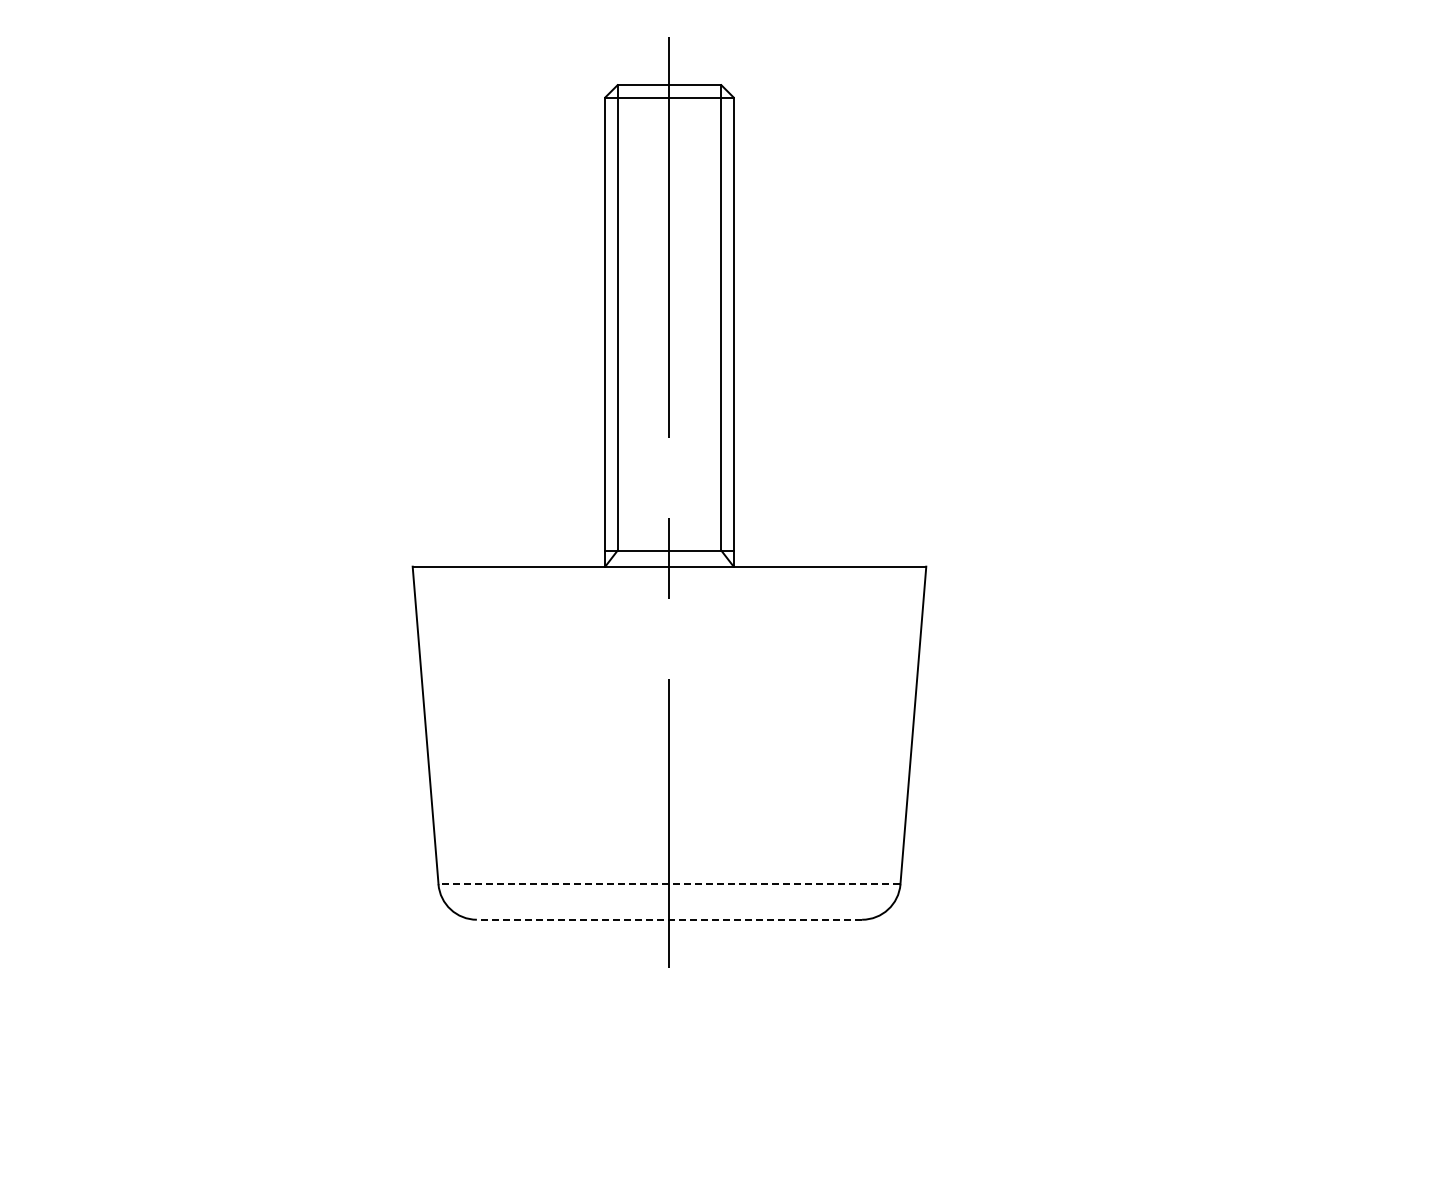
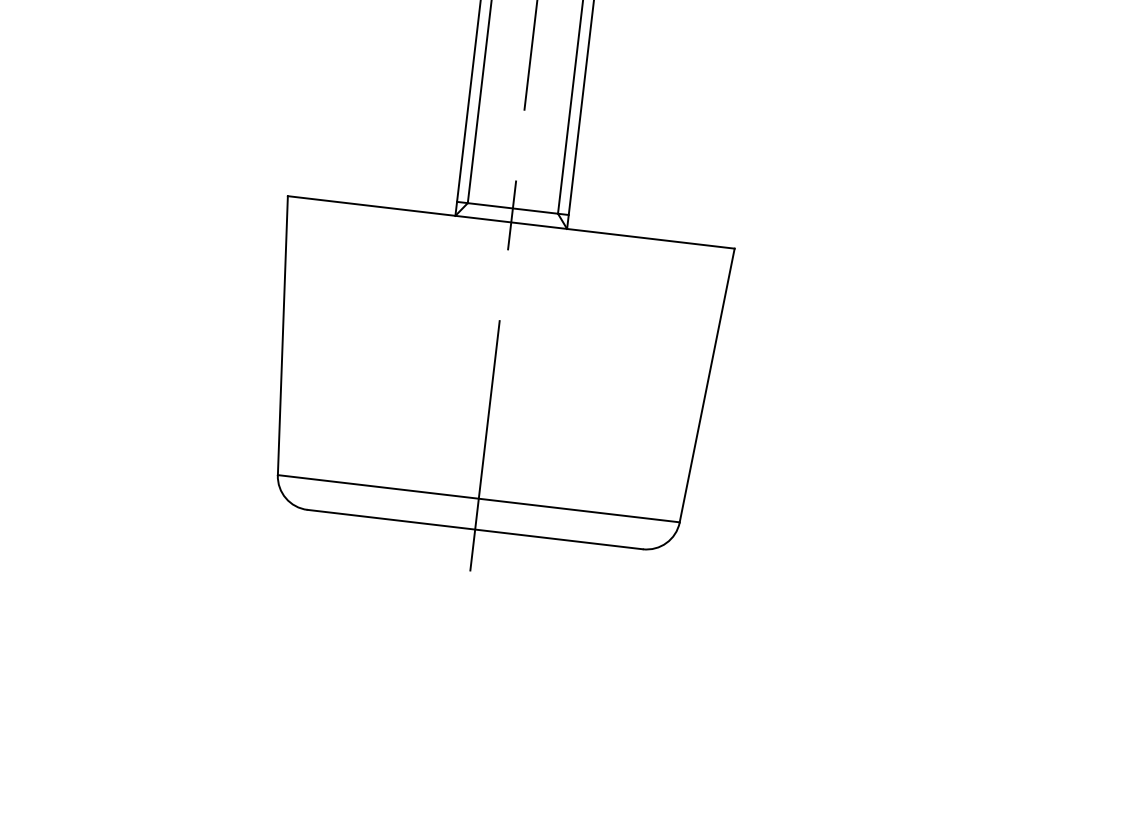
line: (669, 884) -> (478, 498), dashed -> solid
line: (669, 919) -> (475, 529), dashed -> solid

